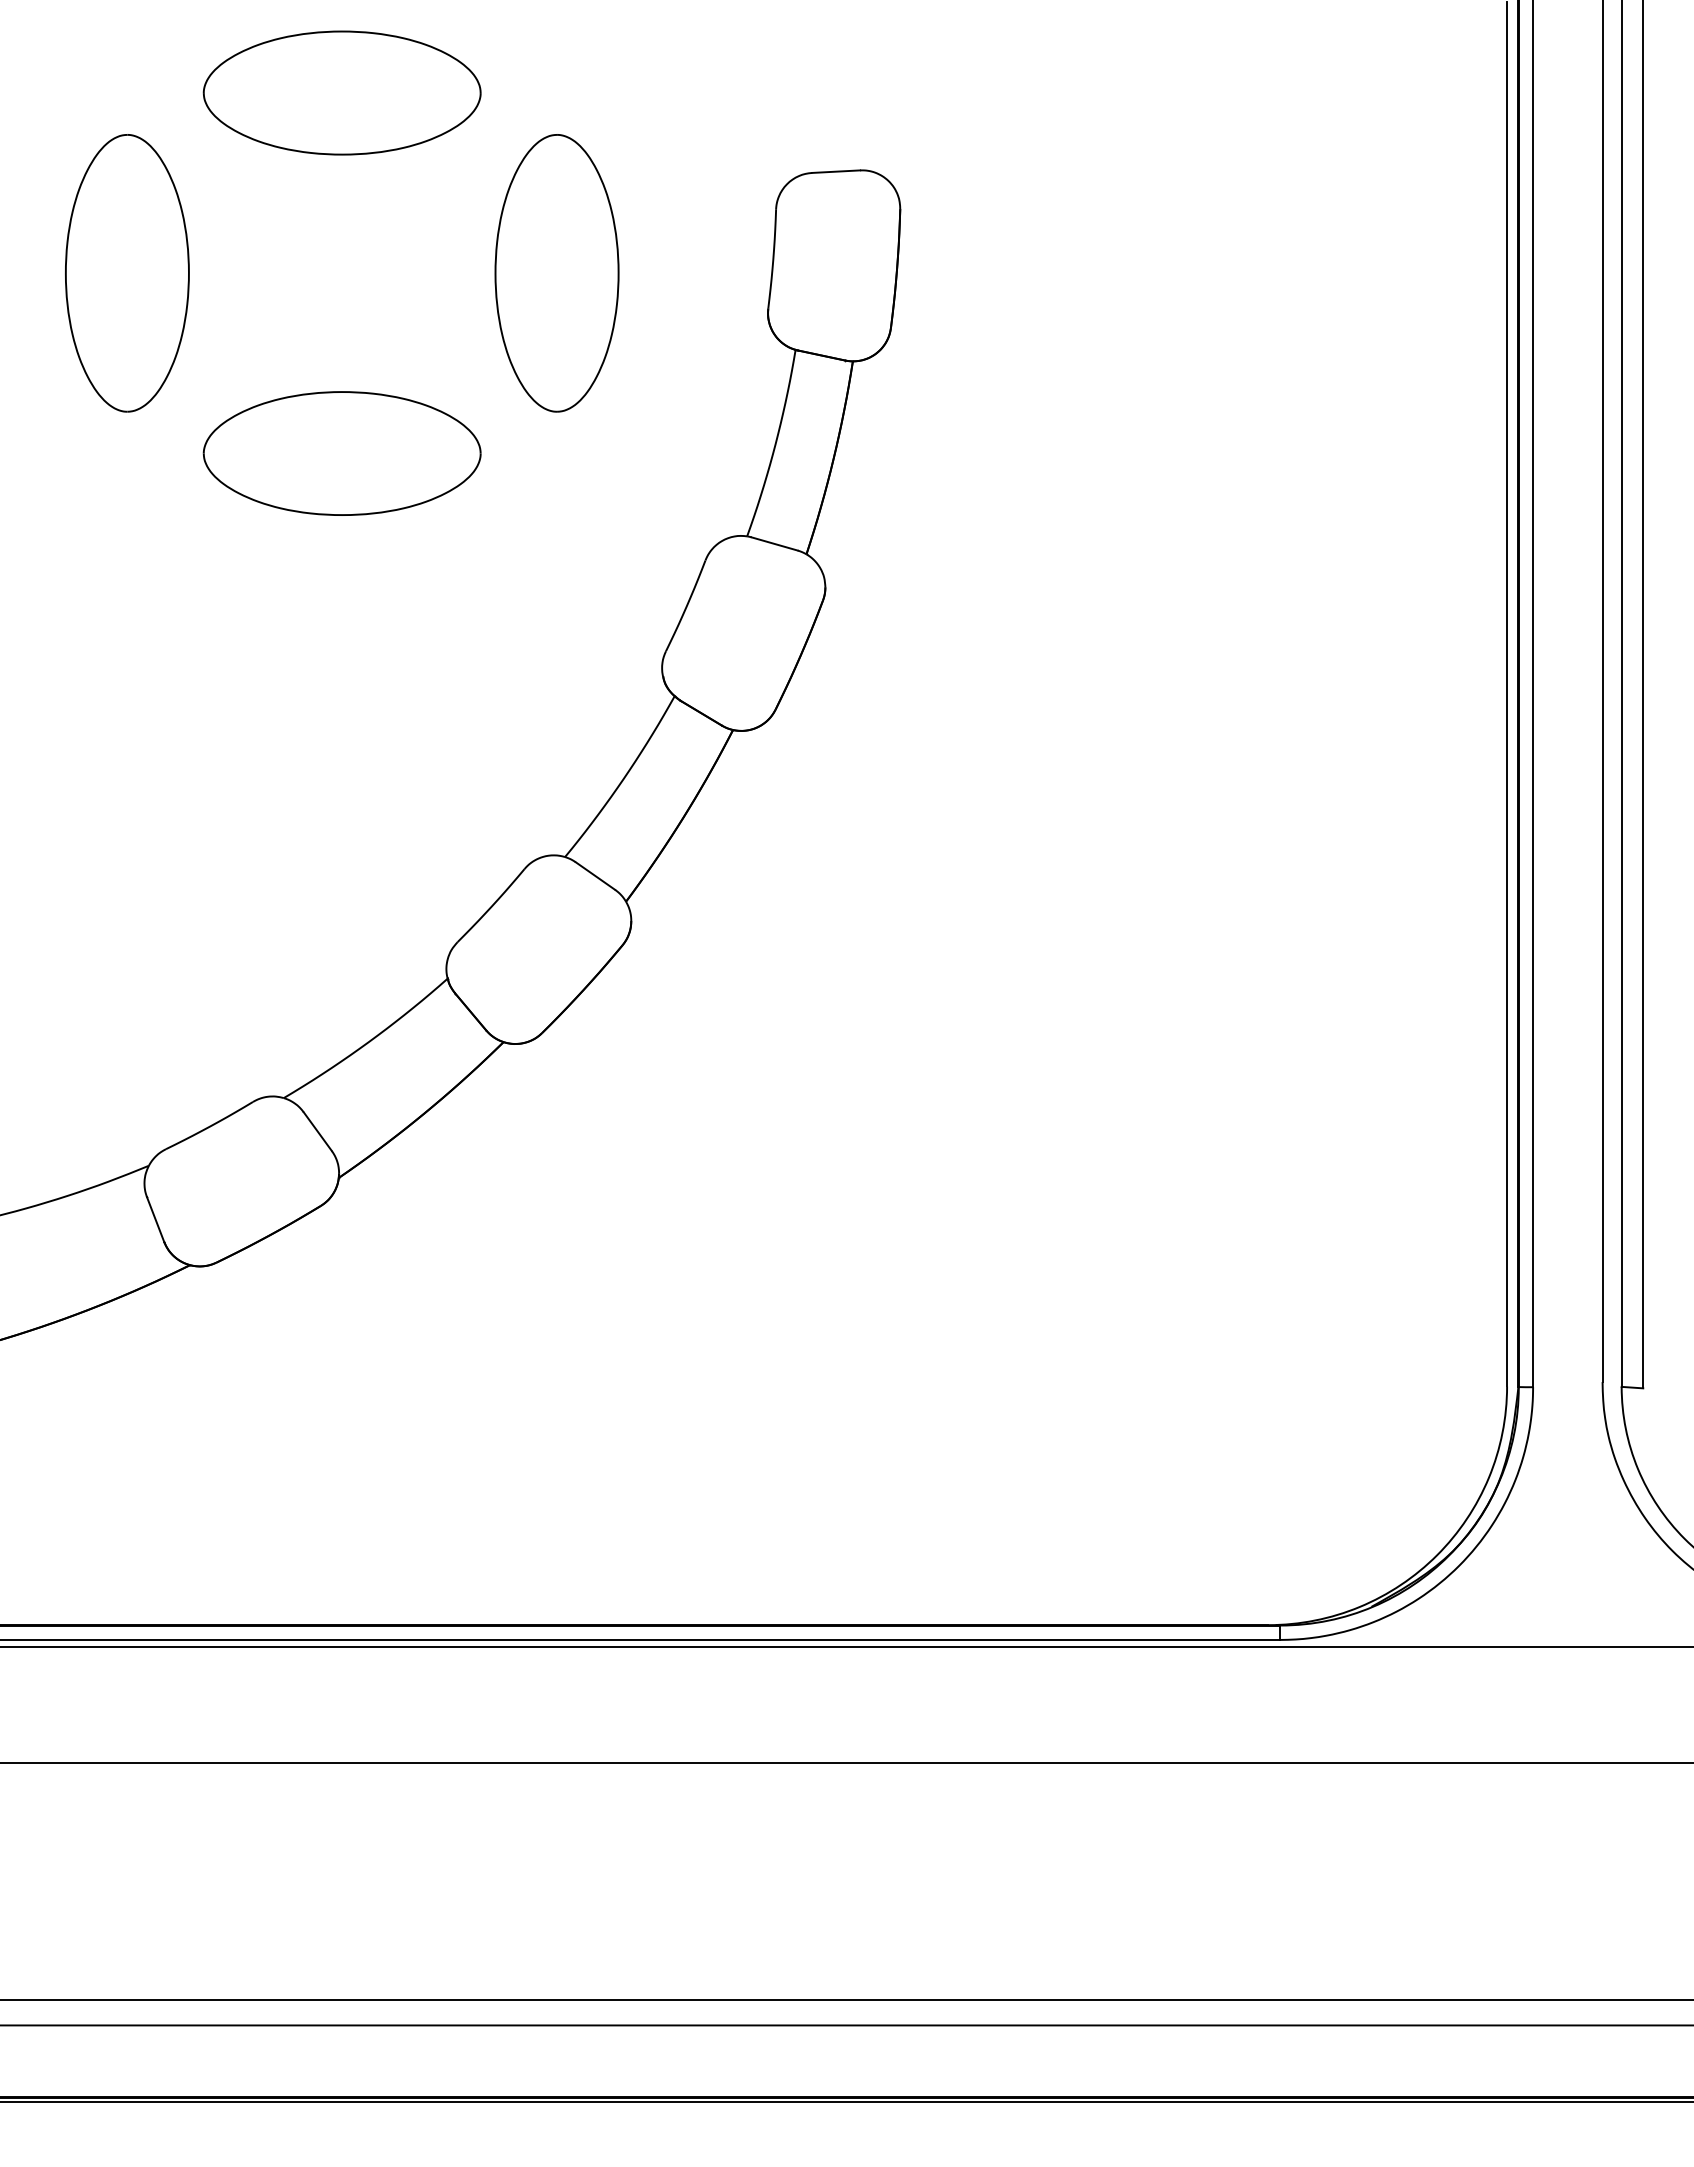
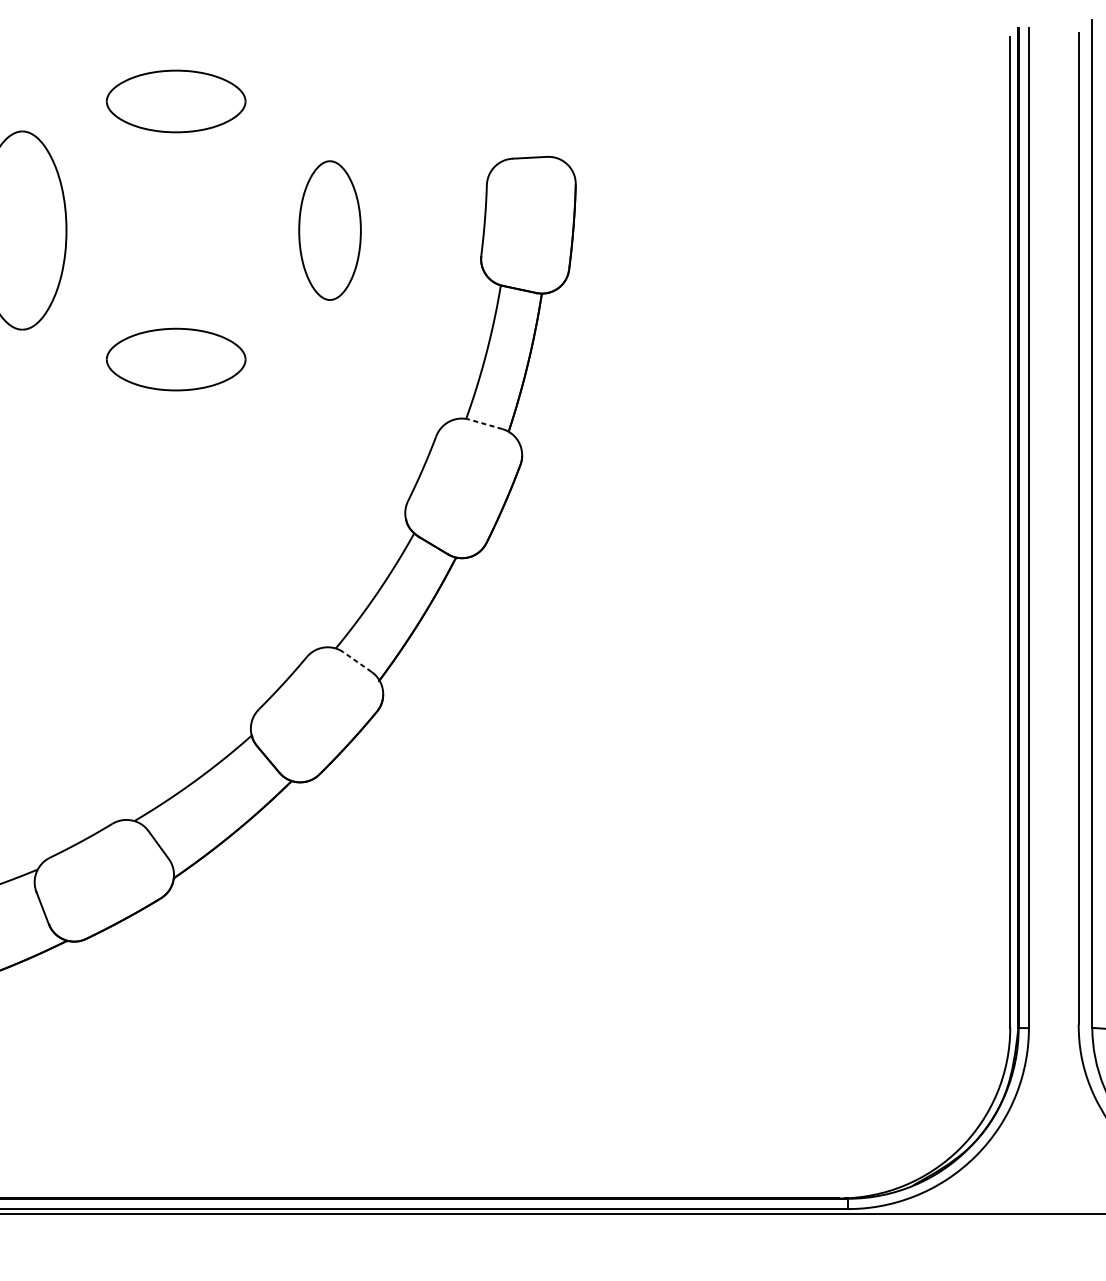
part: (341, 92) -> (175, 101), size x0.7
part: (556, 273) -> (329, 230), size x0.7
part: (341, 453) -> (175, 359), size x0.7
line: (774, 543) -> (485, 424), solid -> dashed
line: (595, 876) -> (357, 662), solid -> dashed

